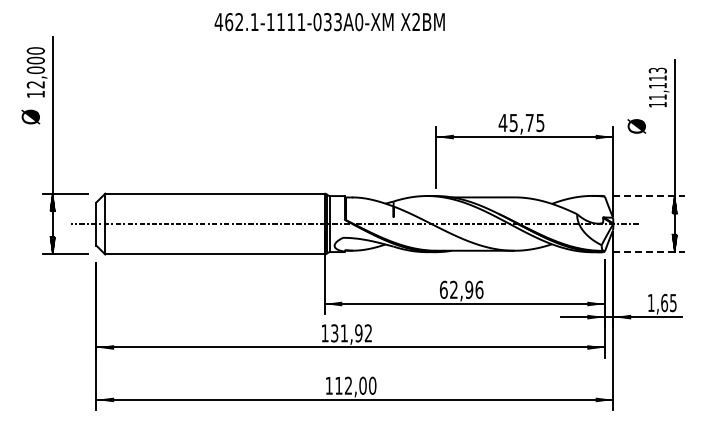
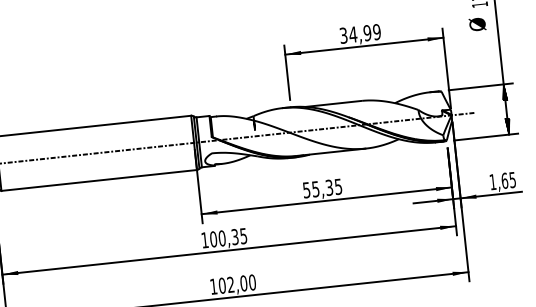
text: (521, 122) -> (360, 33), 45,75 -> 34,99
text: (636, 126) -> (477, 24), moved
line: (648, 195) -> (480, 86), dashed -> solid
line: (648, 252) -> (485, 137), dashed -> solid
text: (461, 289) -> (322, 188), 62,96 -> 55,35
text: (351, 333) -> (228, 237), 131,92 -> 100,35
text: (338, 385) -> (221, 285), 112,00 -> 102,00

